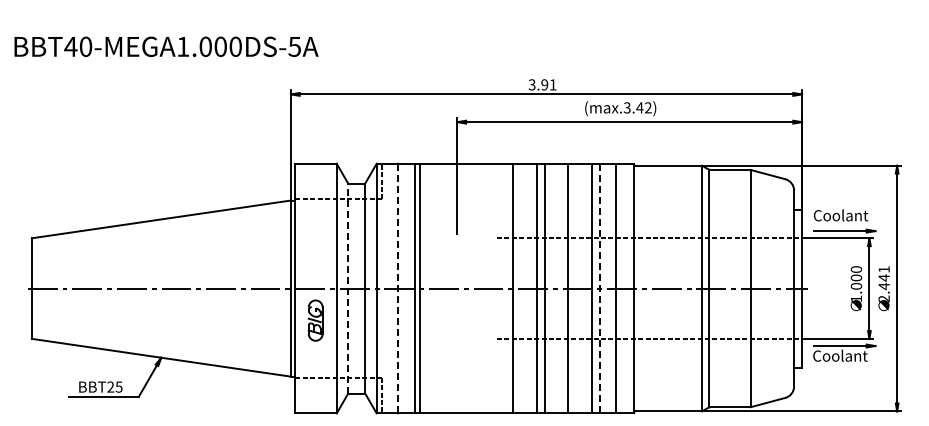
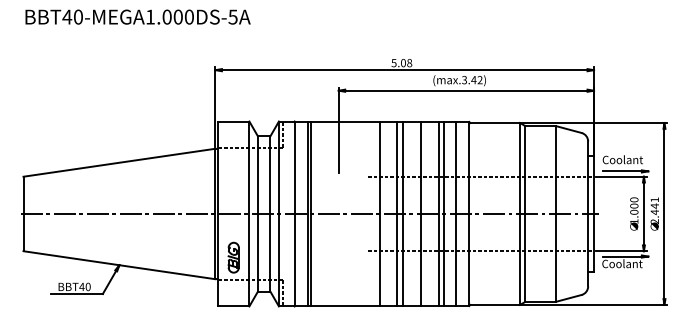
text: (166, 46) -> (138, 16), moved
text: (542, 84) -> (401, 62), 3.91 -> 5.08
line: (348, 288) -> (258, 213), dashed -> solid
line: (397, 288) -> (294, 213), dashed -> solid
line: (600, 288) -> (444, 213), dashed -> solid
part: (315, 320) -> (233, 257), moved
text: (114, 386) -> (84, 286), BBT25 -> BBT40

